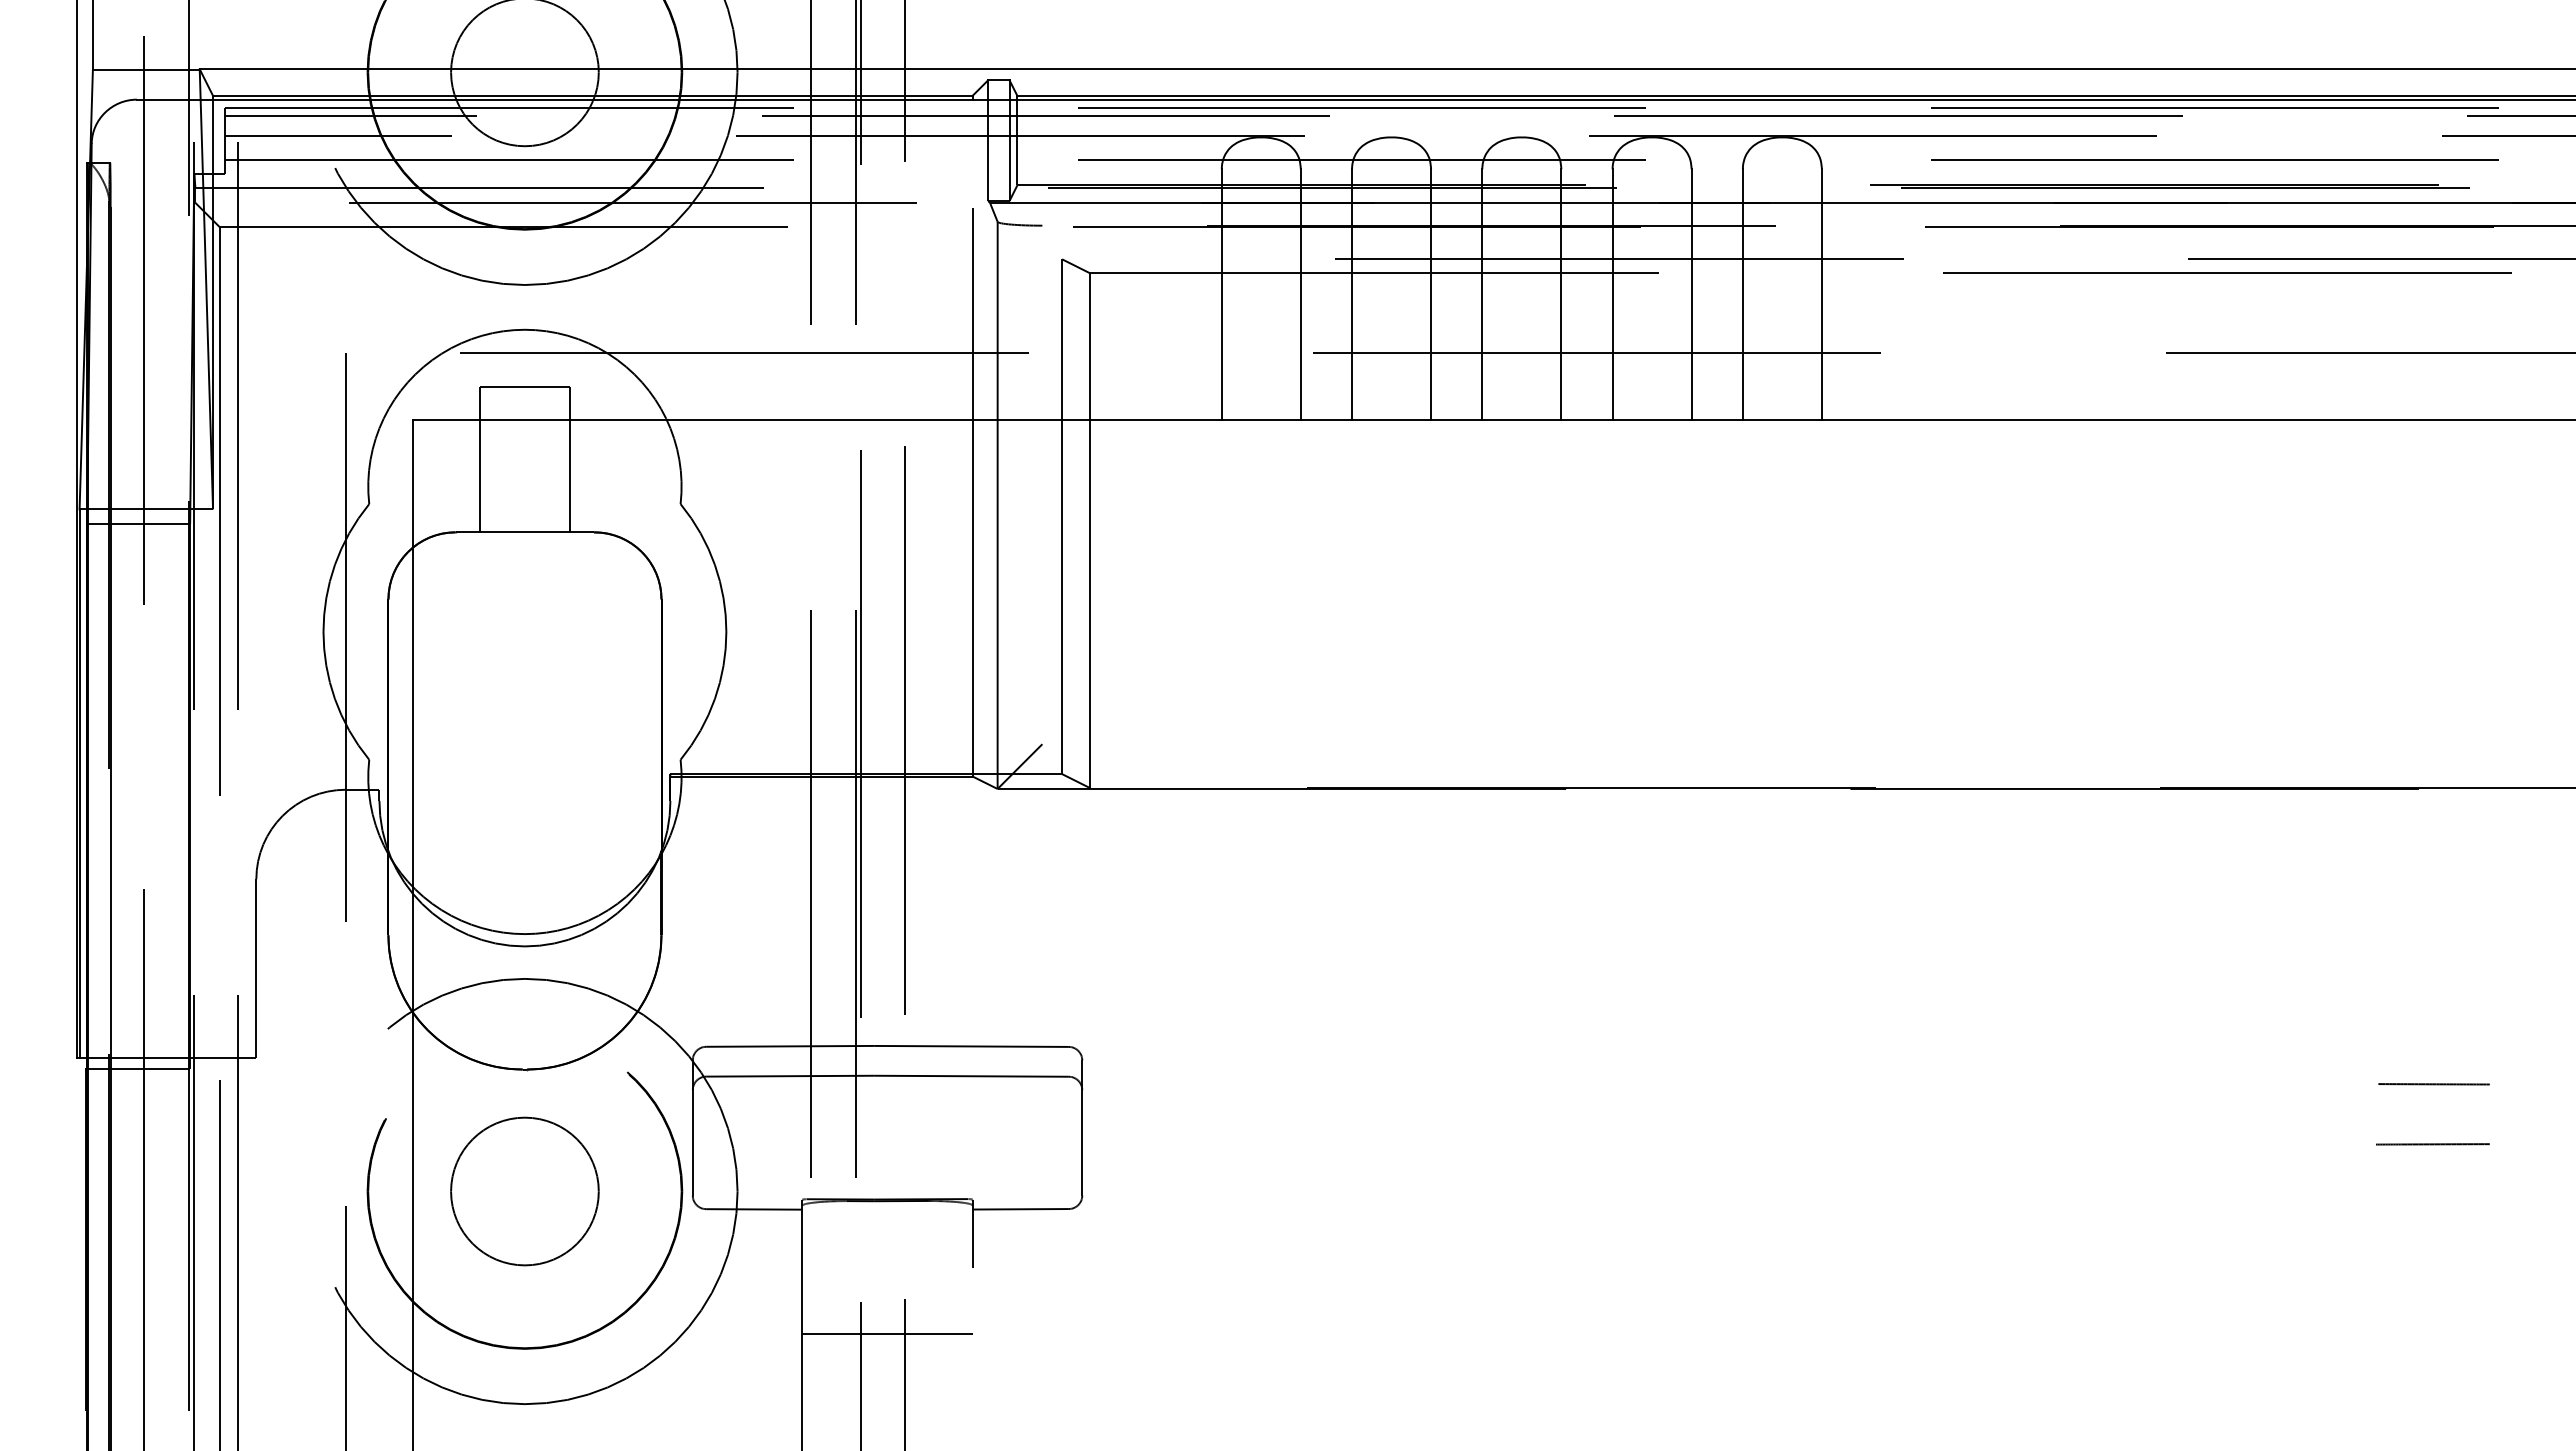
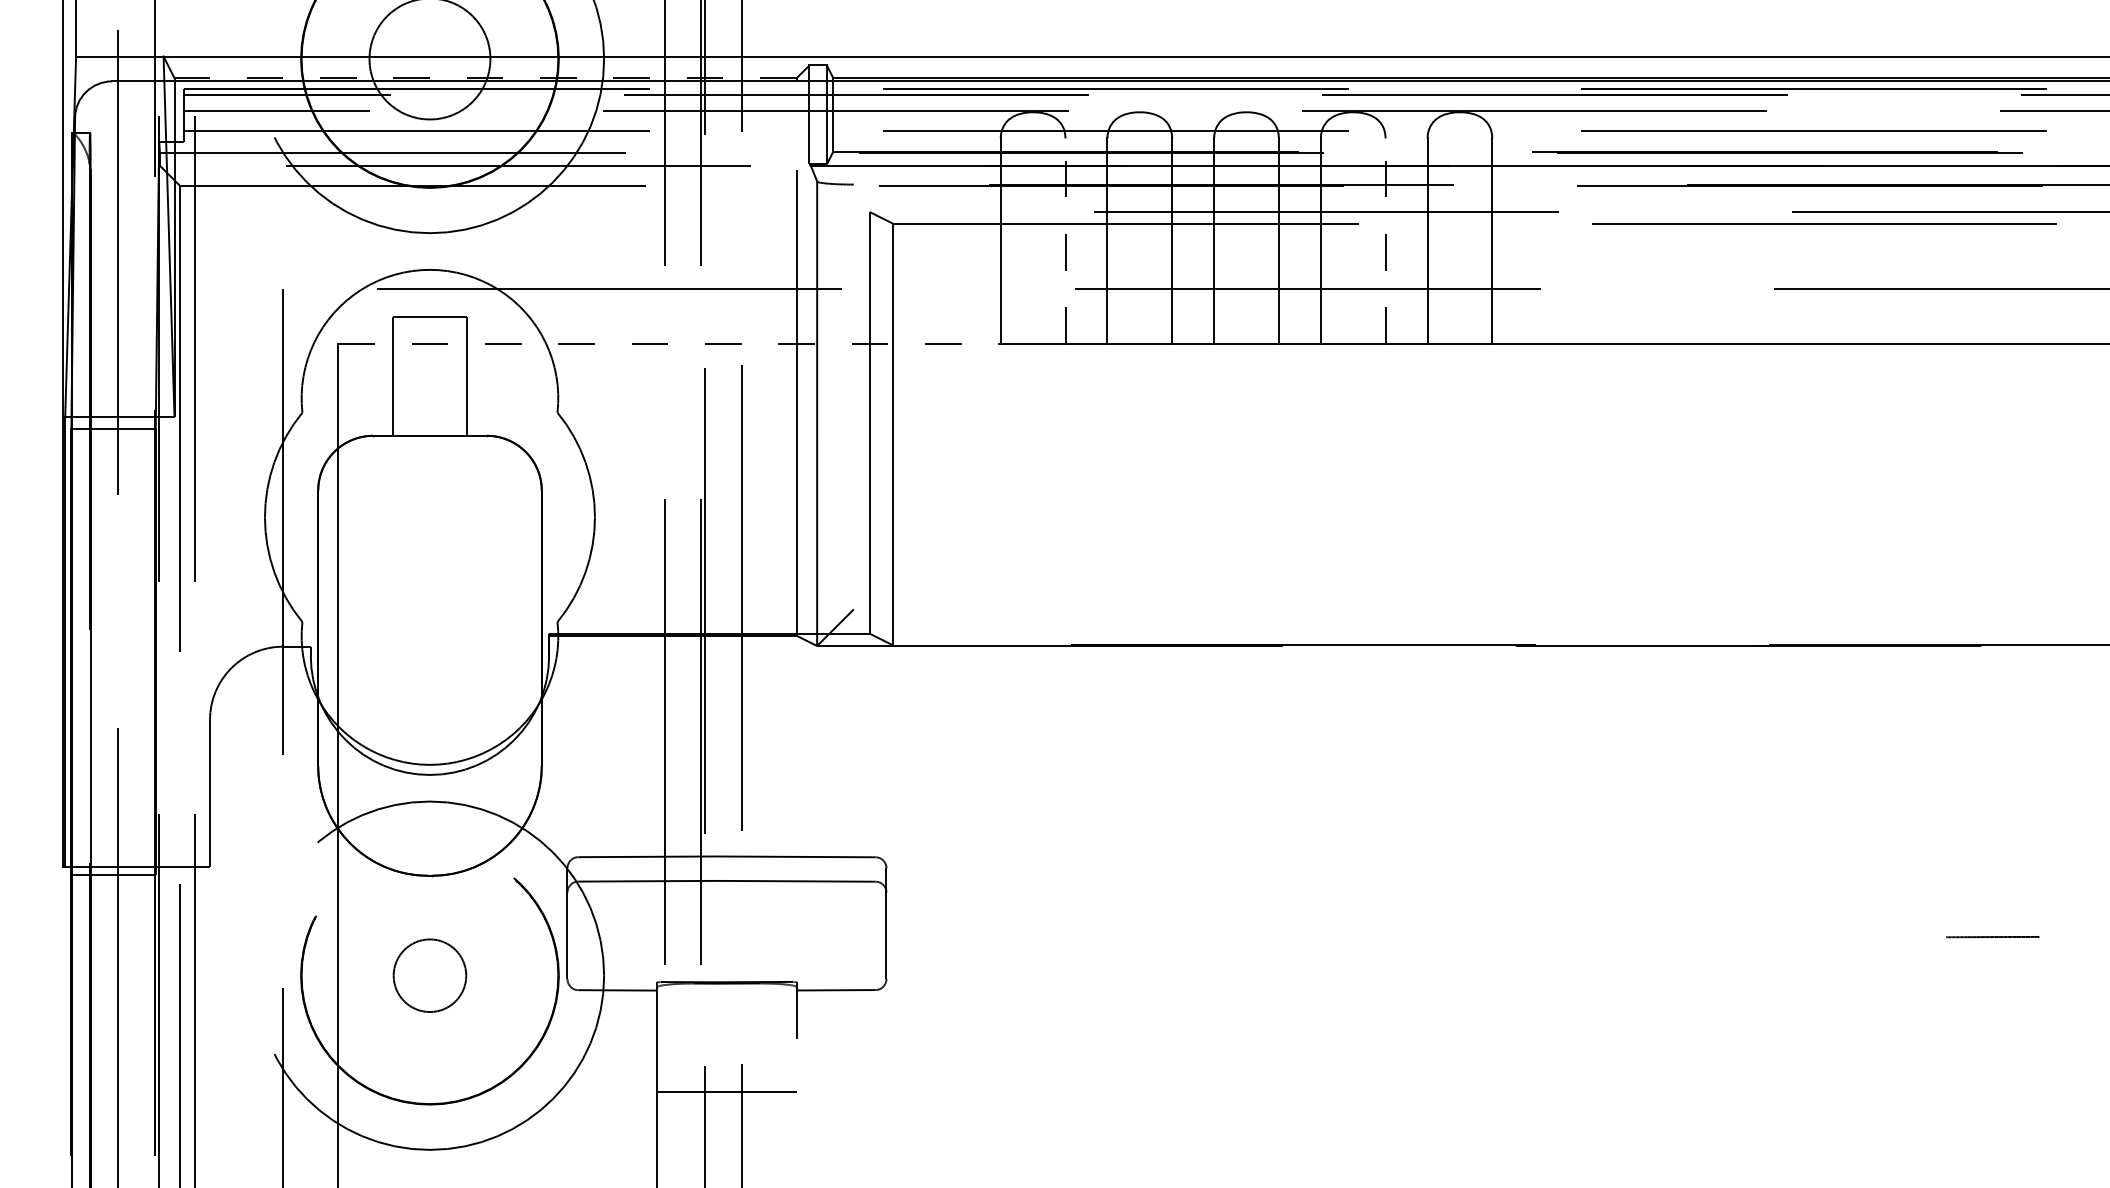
line: (592, 95) -> (485, 77), solid -> dashed
line: (1300, 294) -> (1065, 240), solid -> dashed
line: (1691, 294) -> (1385, 240), solid -> dashed
line: (817, 420) -> (669, 344), solid -> dashed
line: (2433, 1084) -> (1993, 888), removed
circle: (524, 1191) -> (429, 975), size x0.6

